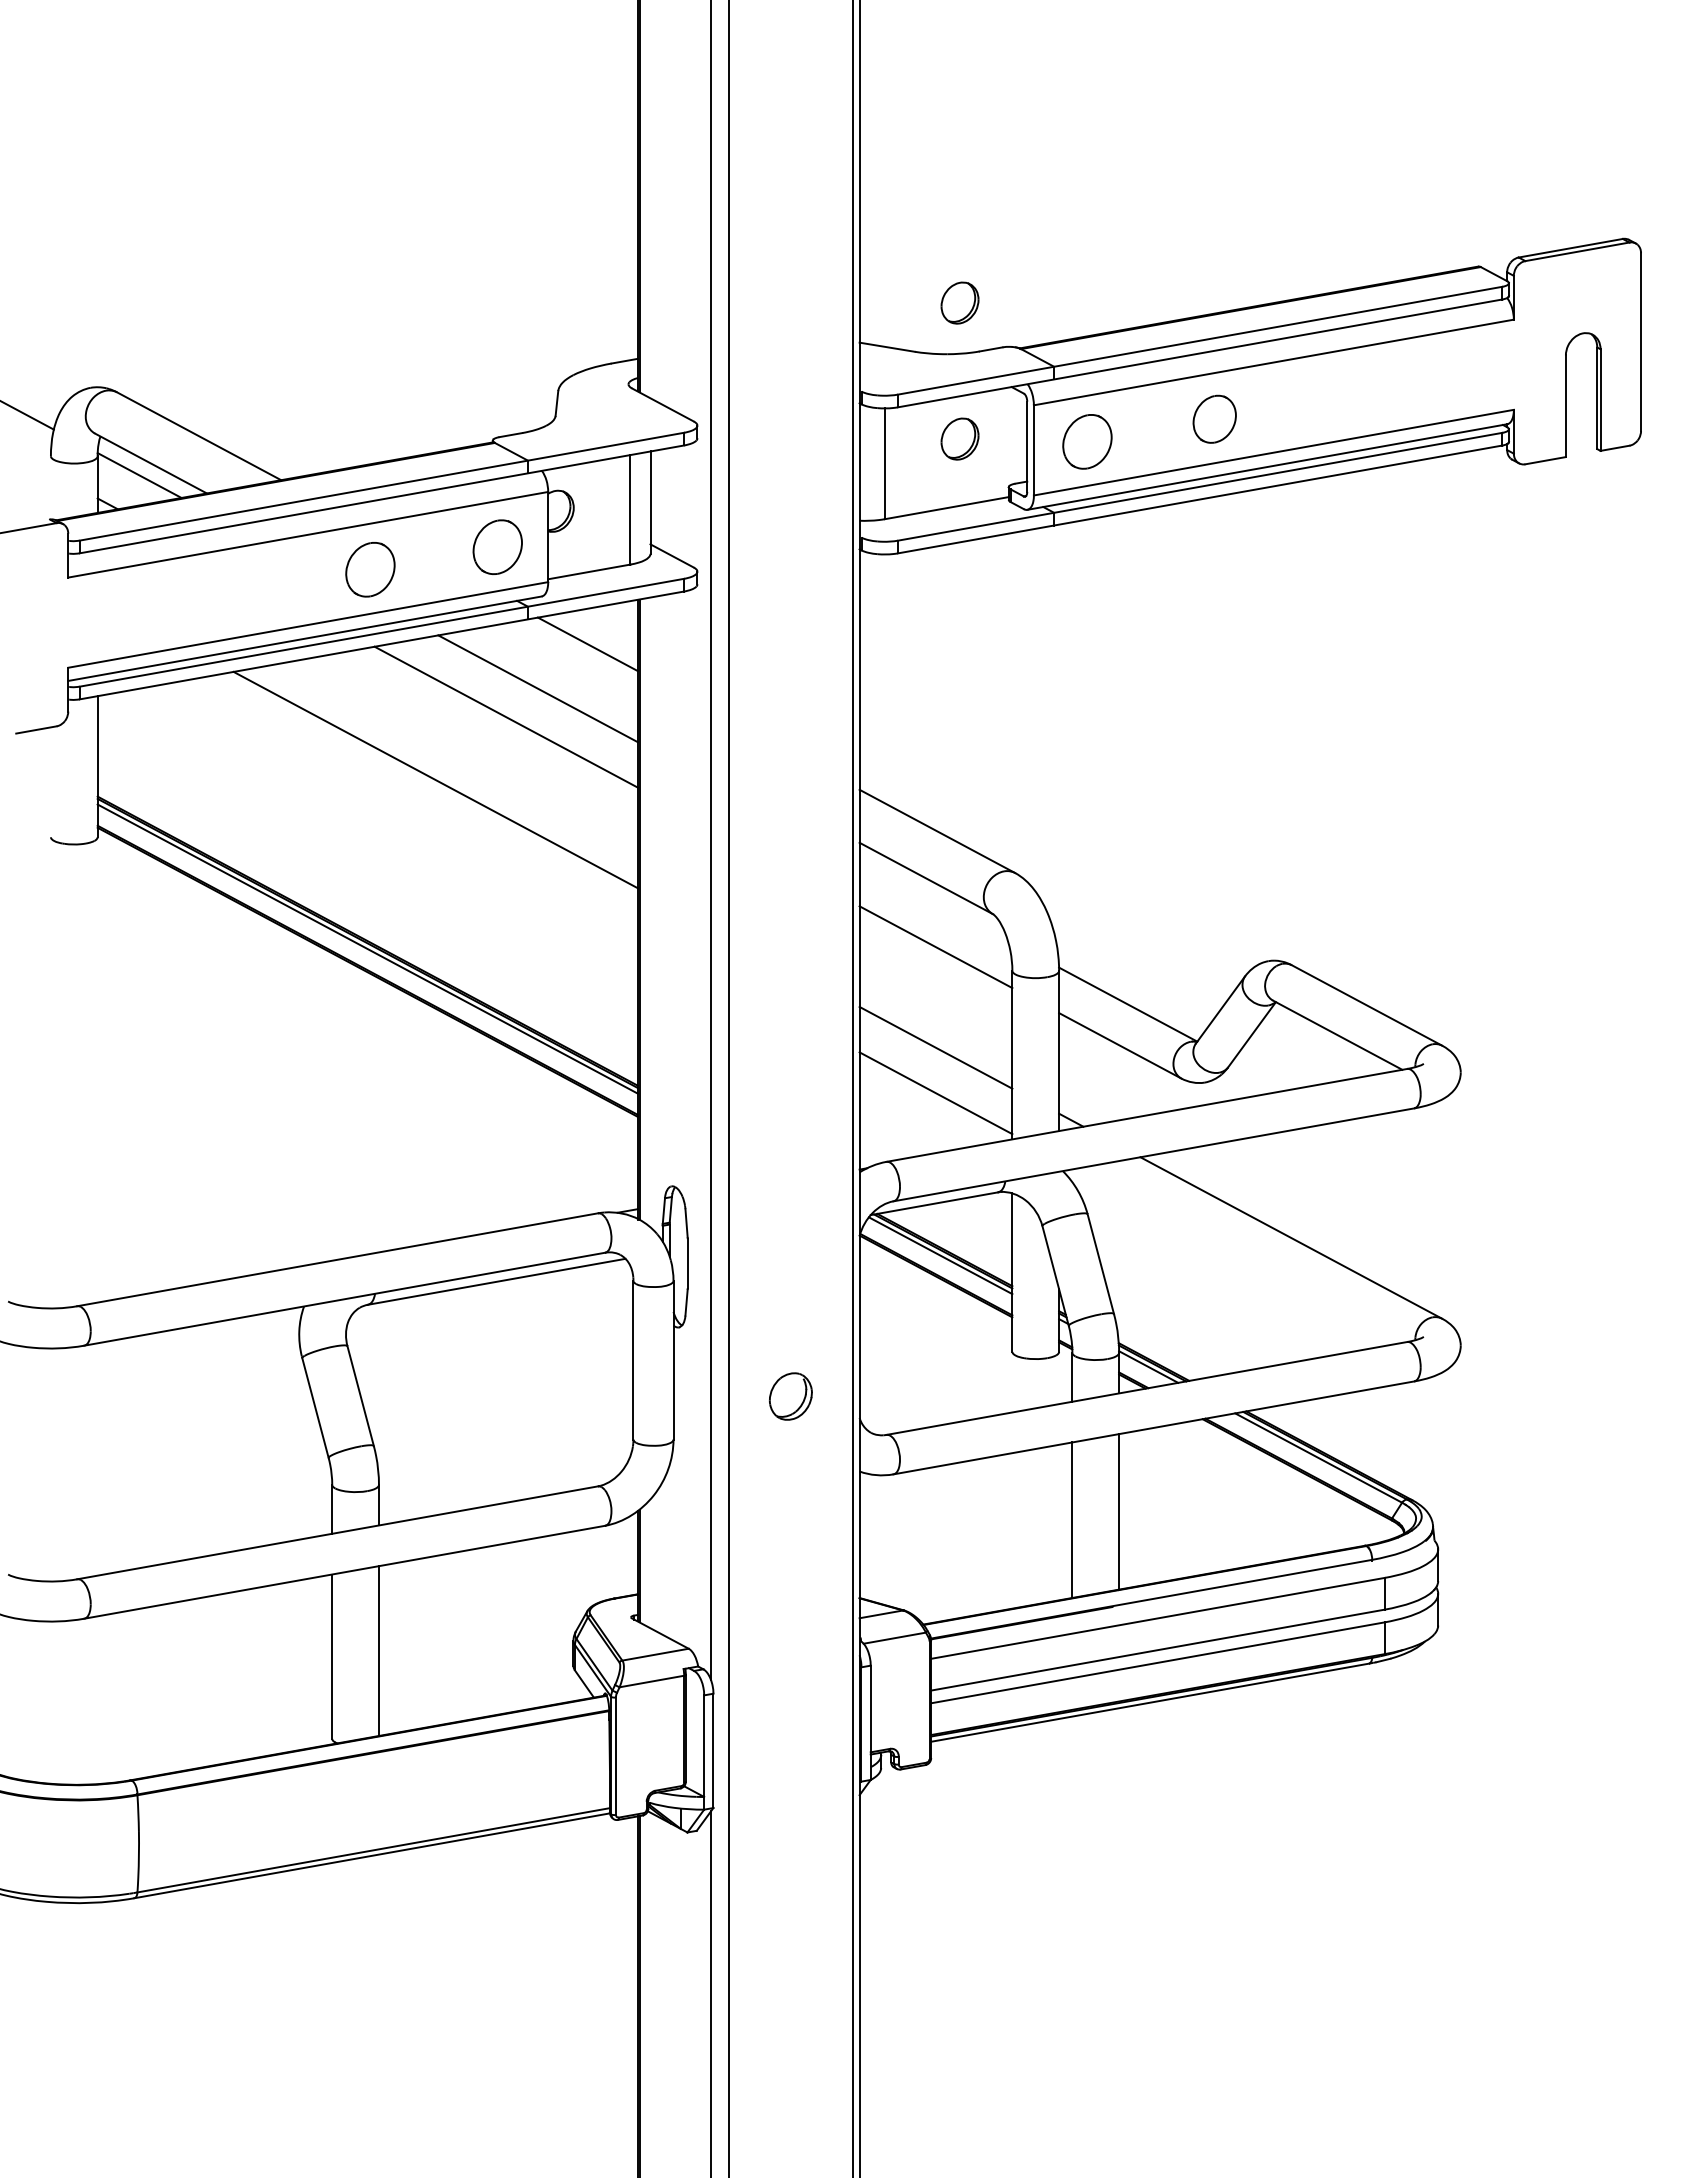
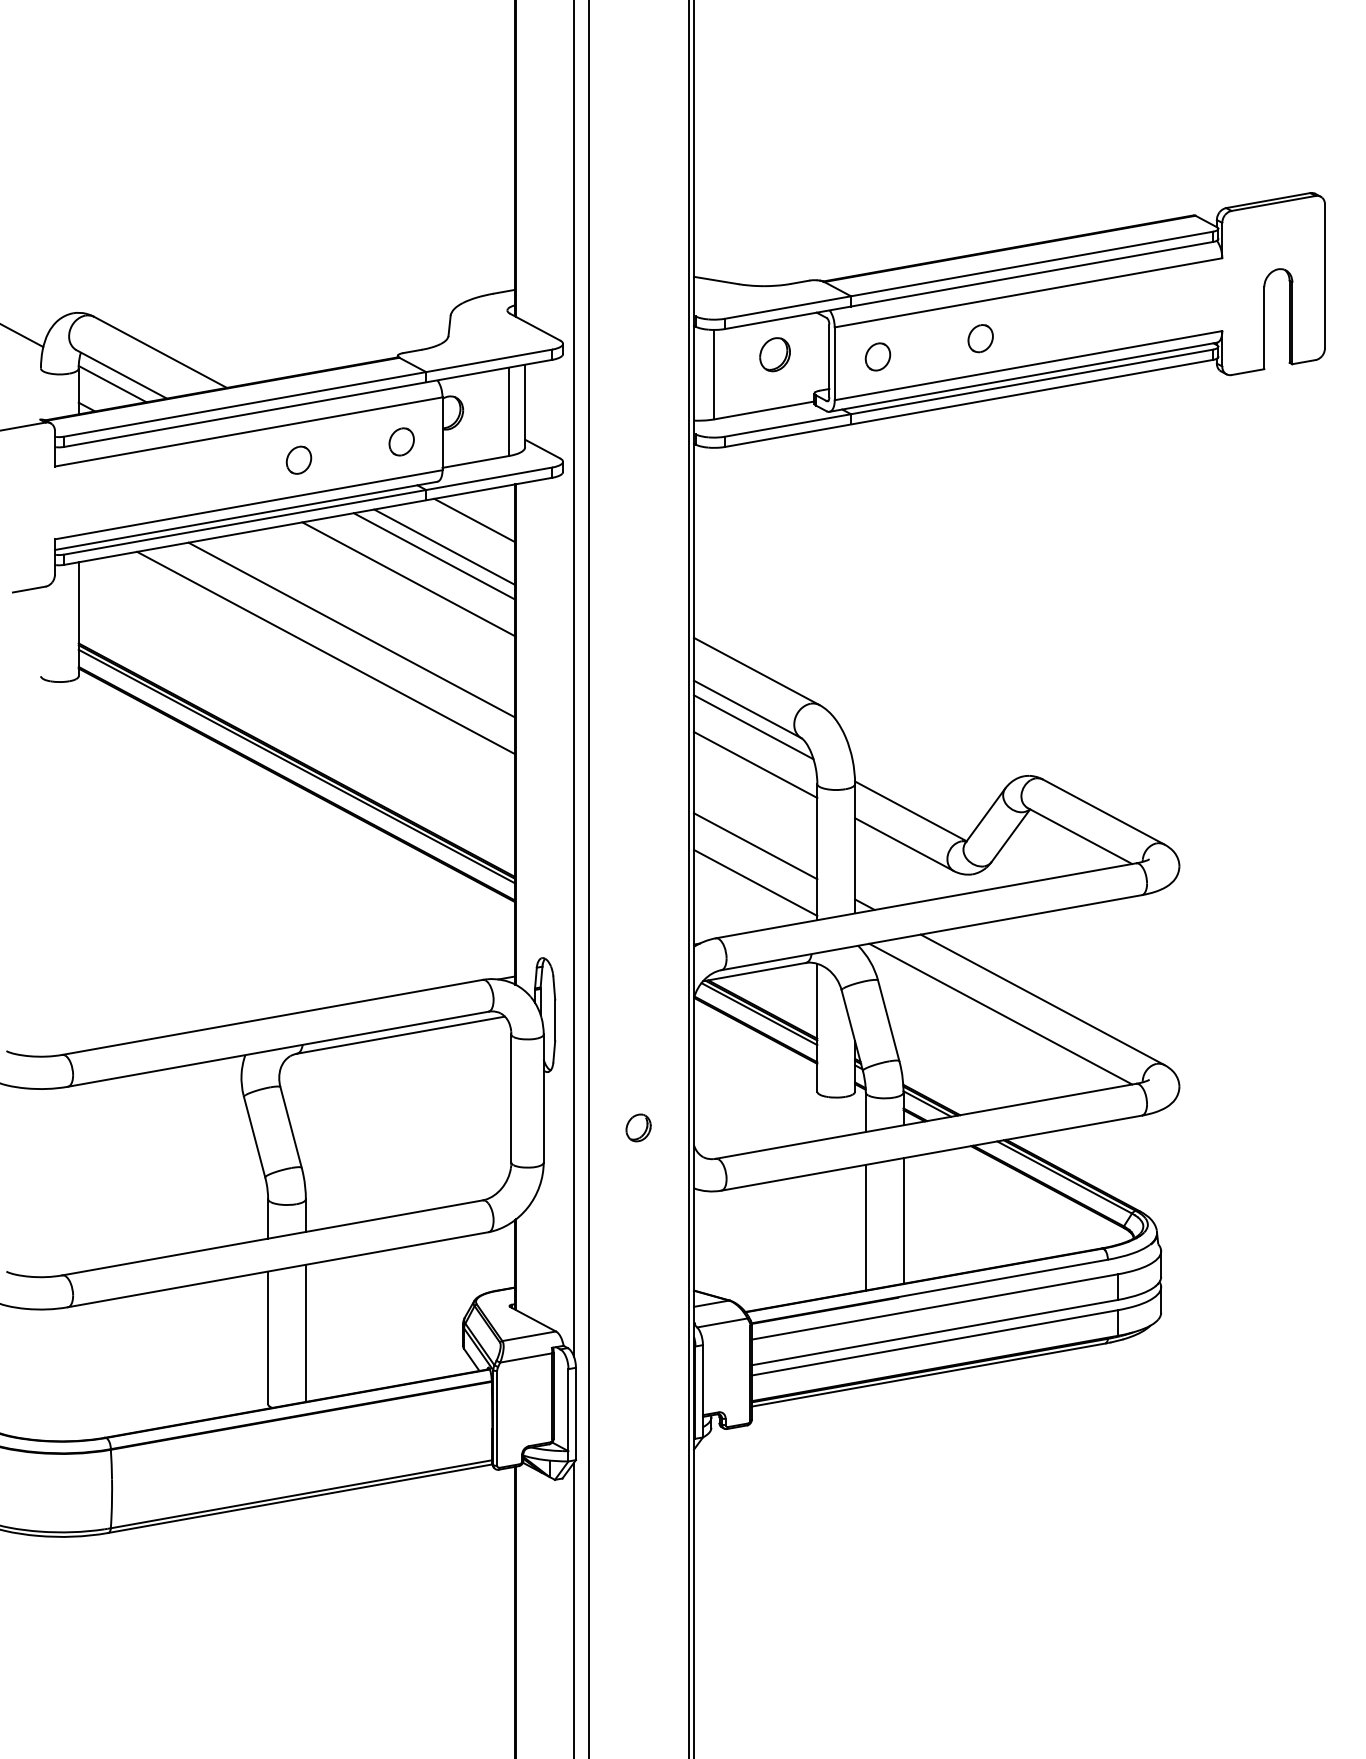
part: (959, 302) -> (774, 244), removed
part: (1214, 418) -> (980, 338), size x0.71
part: (1087, 441) -> (878, 356), size x0.62
part: (497, 546) -> (401, 441), size x0.62
part: (370, 569) -> (299, 460), size x0.62
line: (550, 677) -> (444, 547), added
line: (403, 808) -> (325, 652), added
line: (933, 900) -> (753, 727), added
line: (1239, 1255) -> (1000, 1013), added
part: (791, 1396) -> (638, 1127), size x0.71

